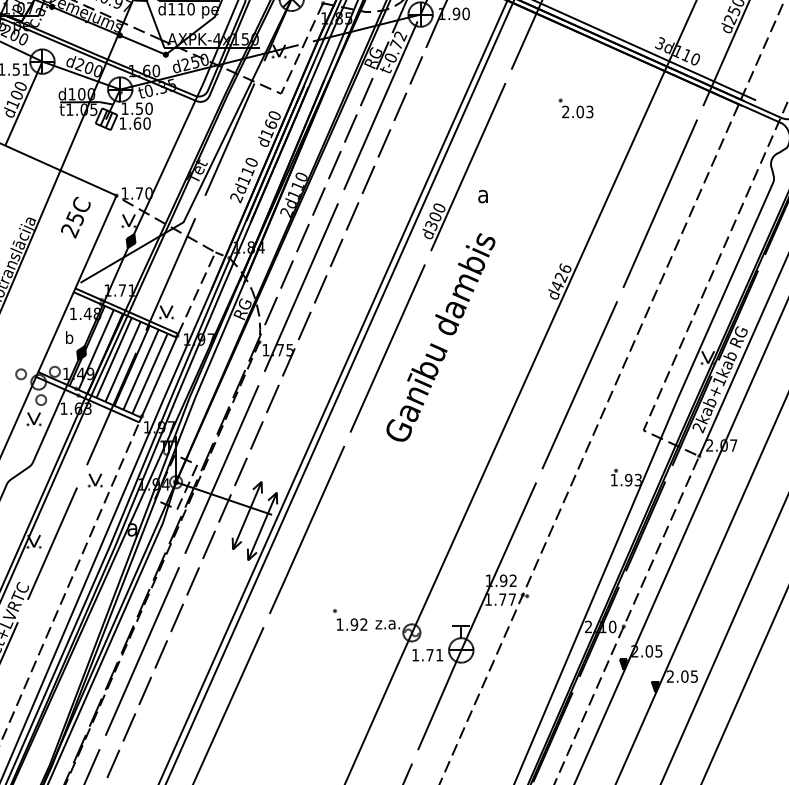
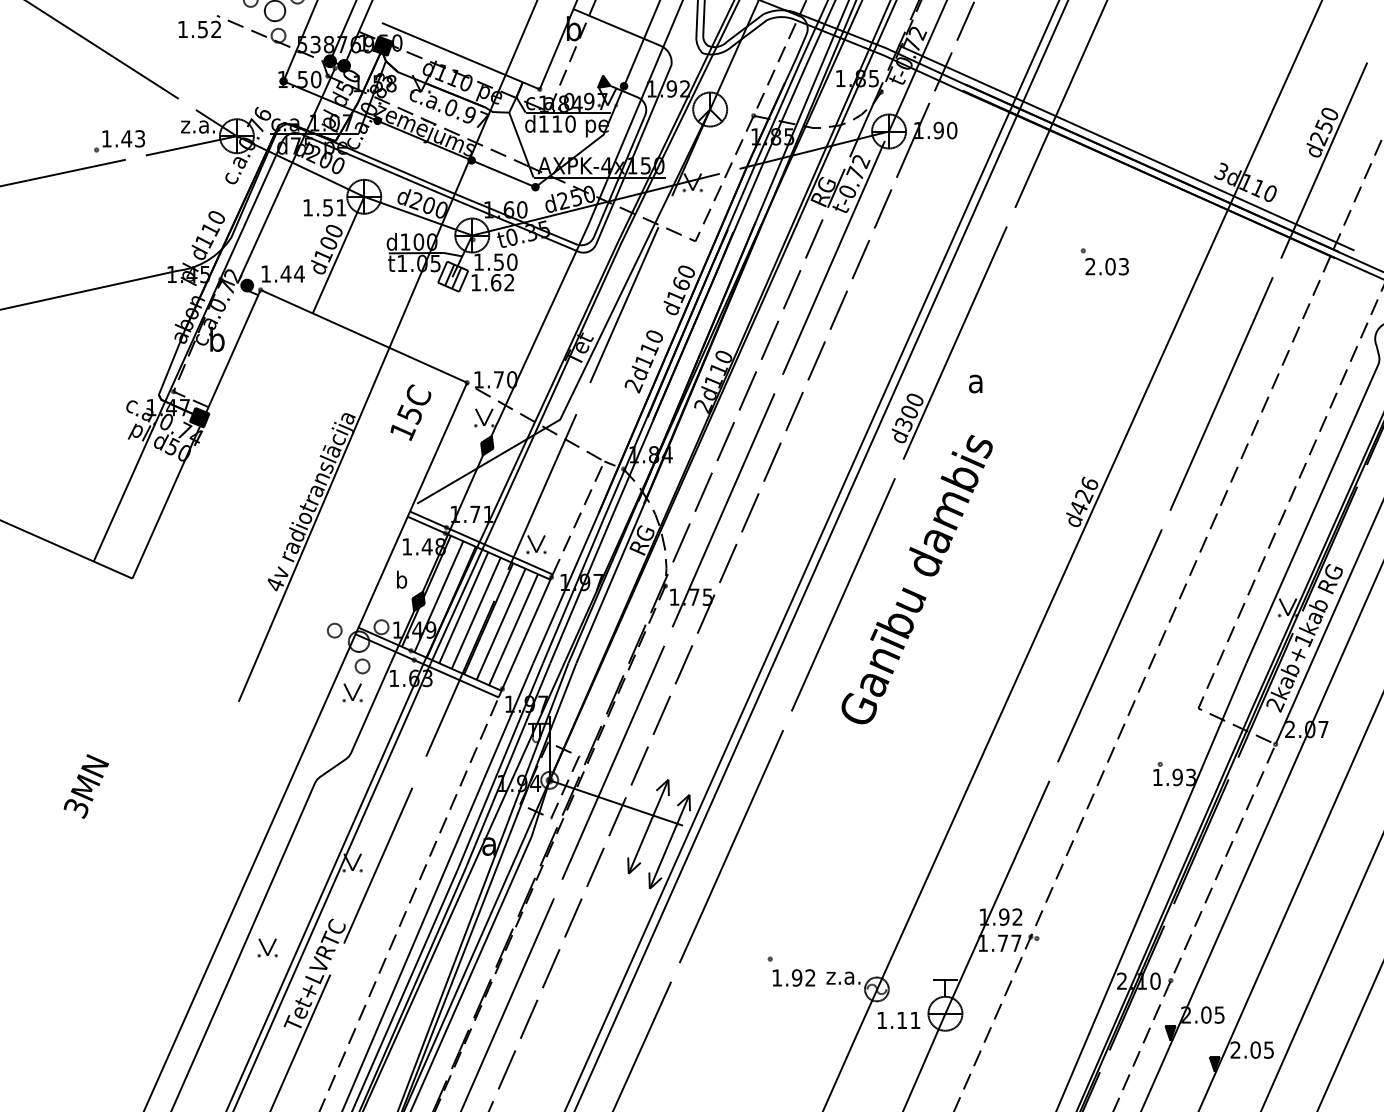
text: (147, 123) -> (509, 282), 1.60 -> 1.62
text: (69, 231) -> (402, 432), 25C -> 15C
part: (95, 480) -> (437, 777), removed
text: (429, 655) -> (901, 1020), 1.71 -> 1.11

